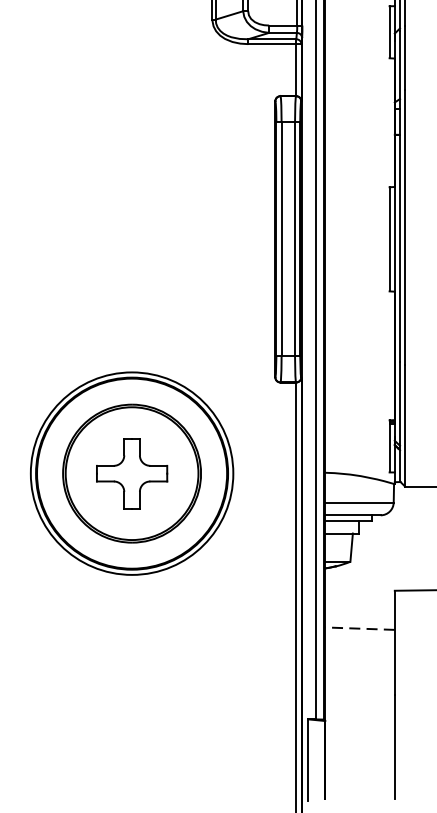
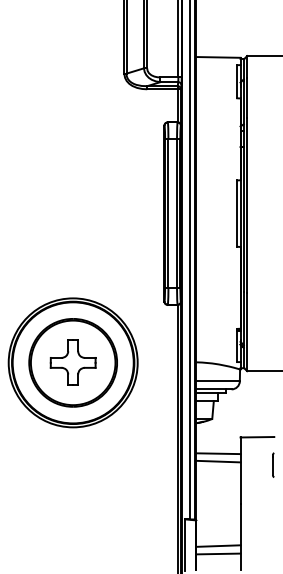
line: (360, 615) -> (218, 453), added
line: (358, 628) -> (217, 461), dashed -> solid
line: (360, 760) -> (218, 545), added
line: (360, 772) -> (218, 553), added

